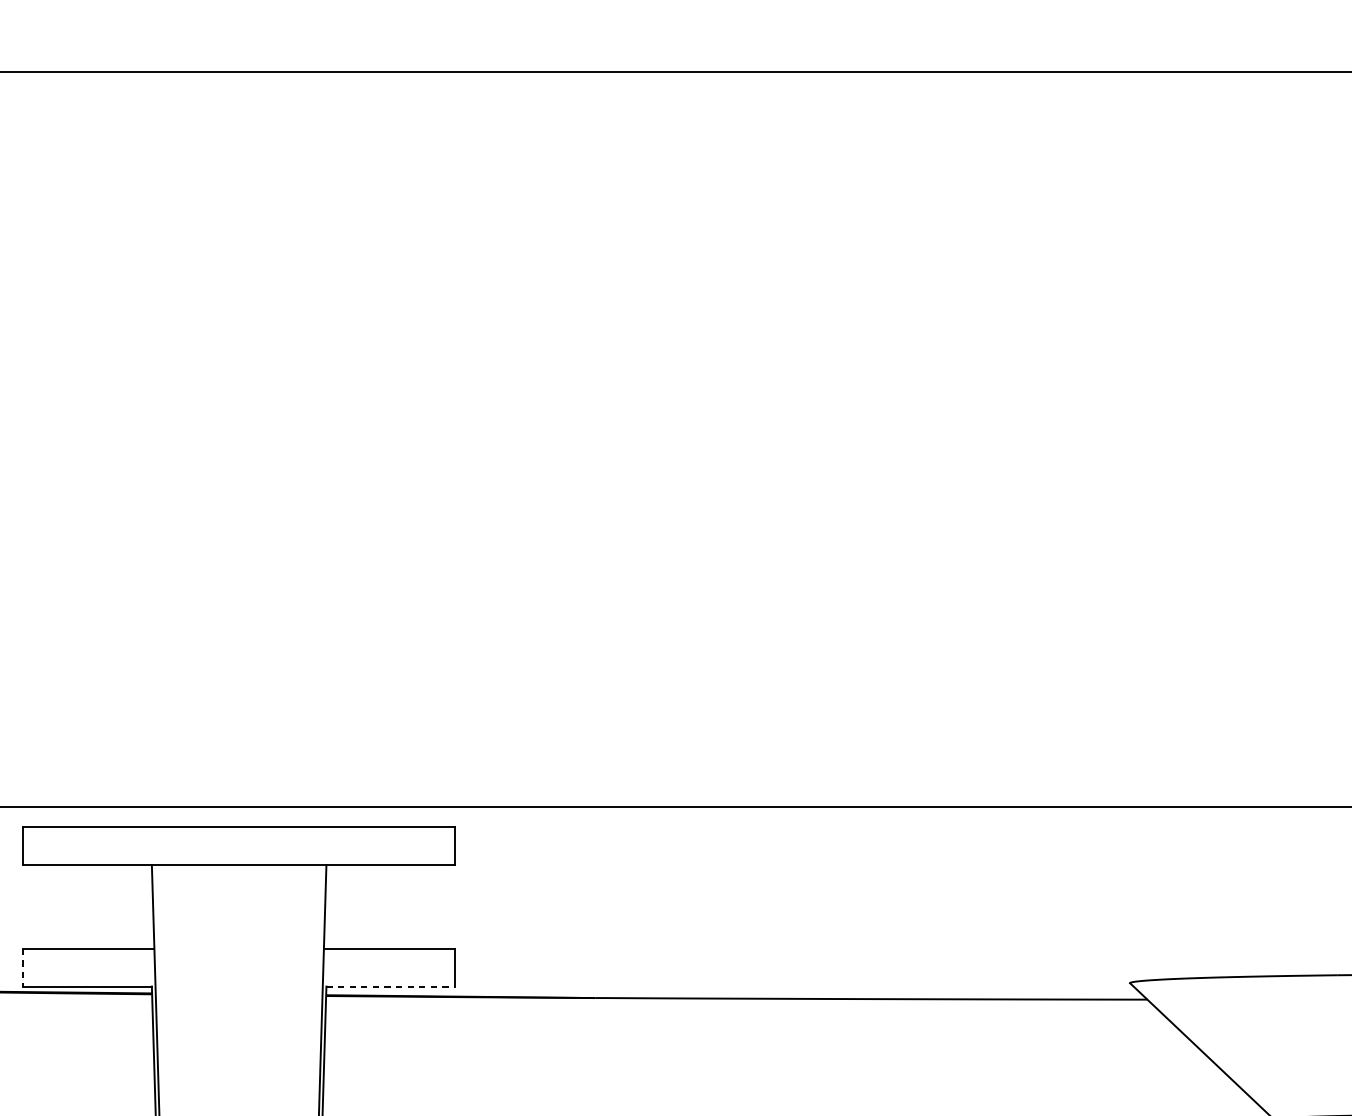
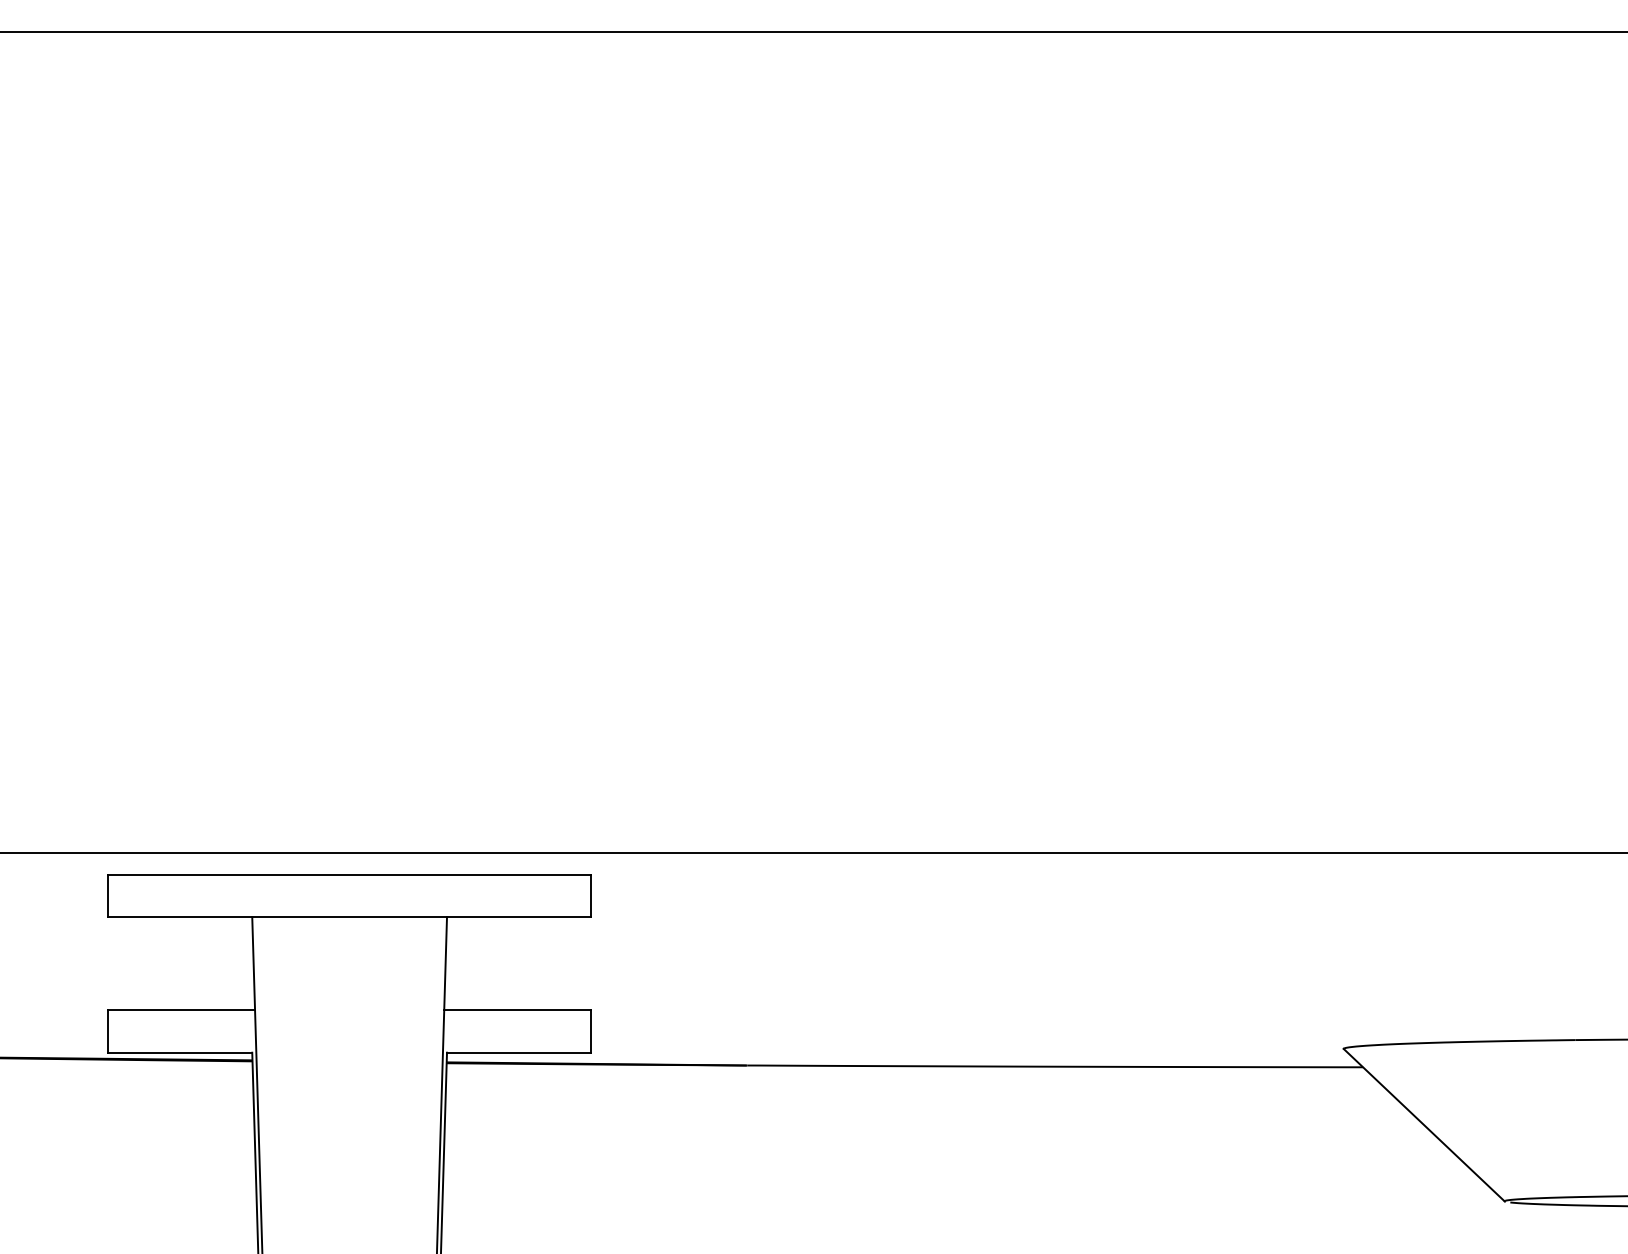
line: (23, 968) -> (108, 1032), dashed -> solid
line: (391, 986) -> (519, 1052), dashed -> solid

